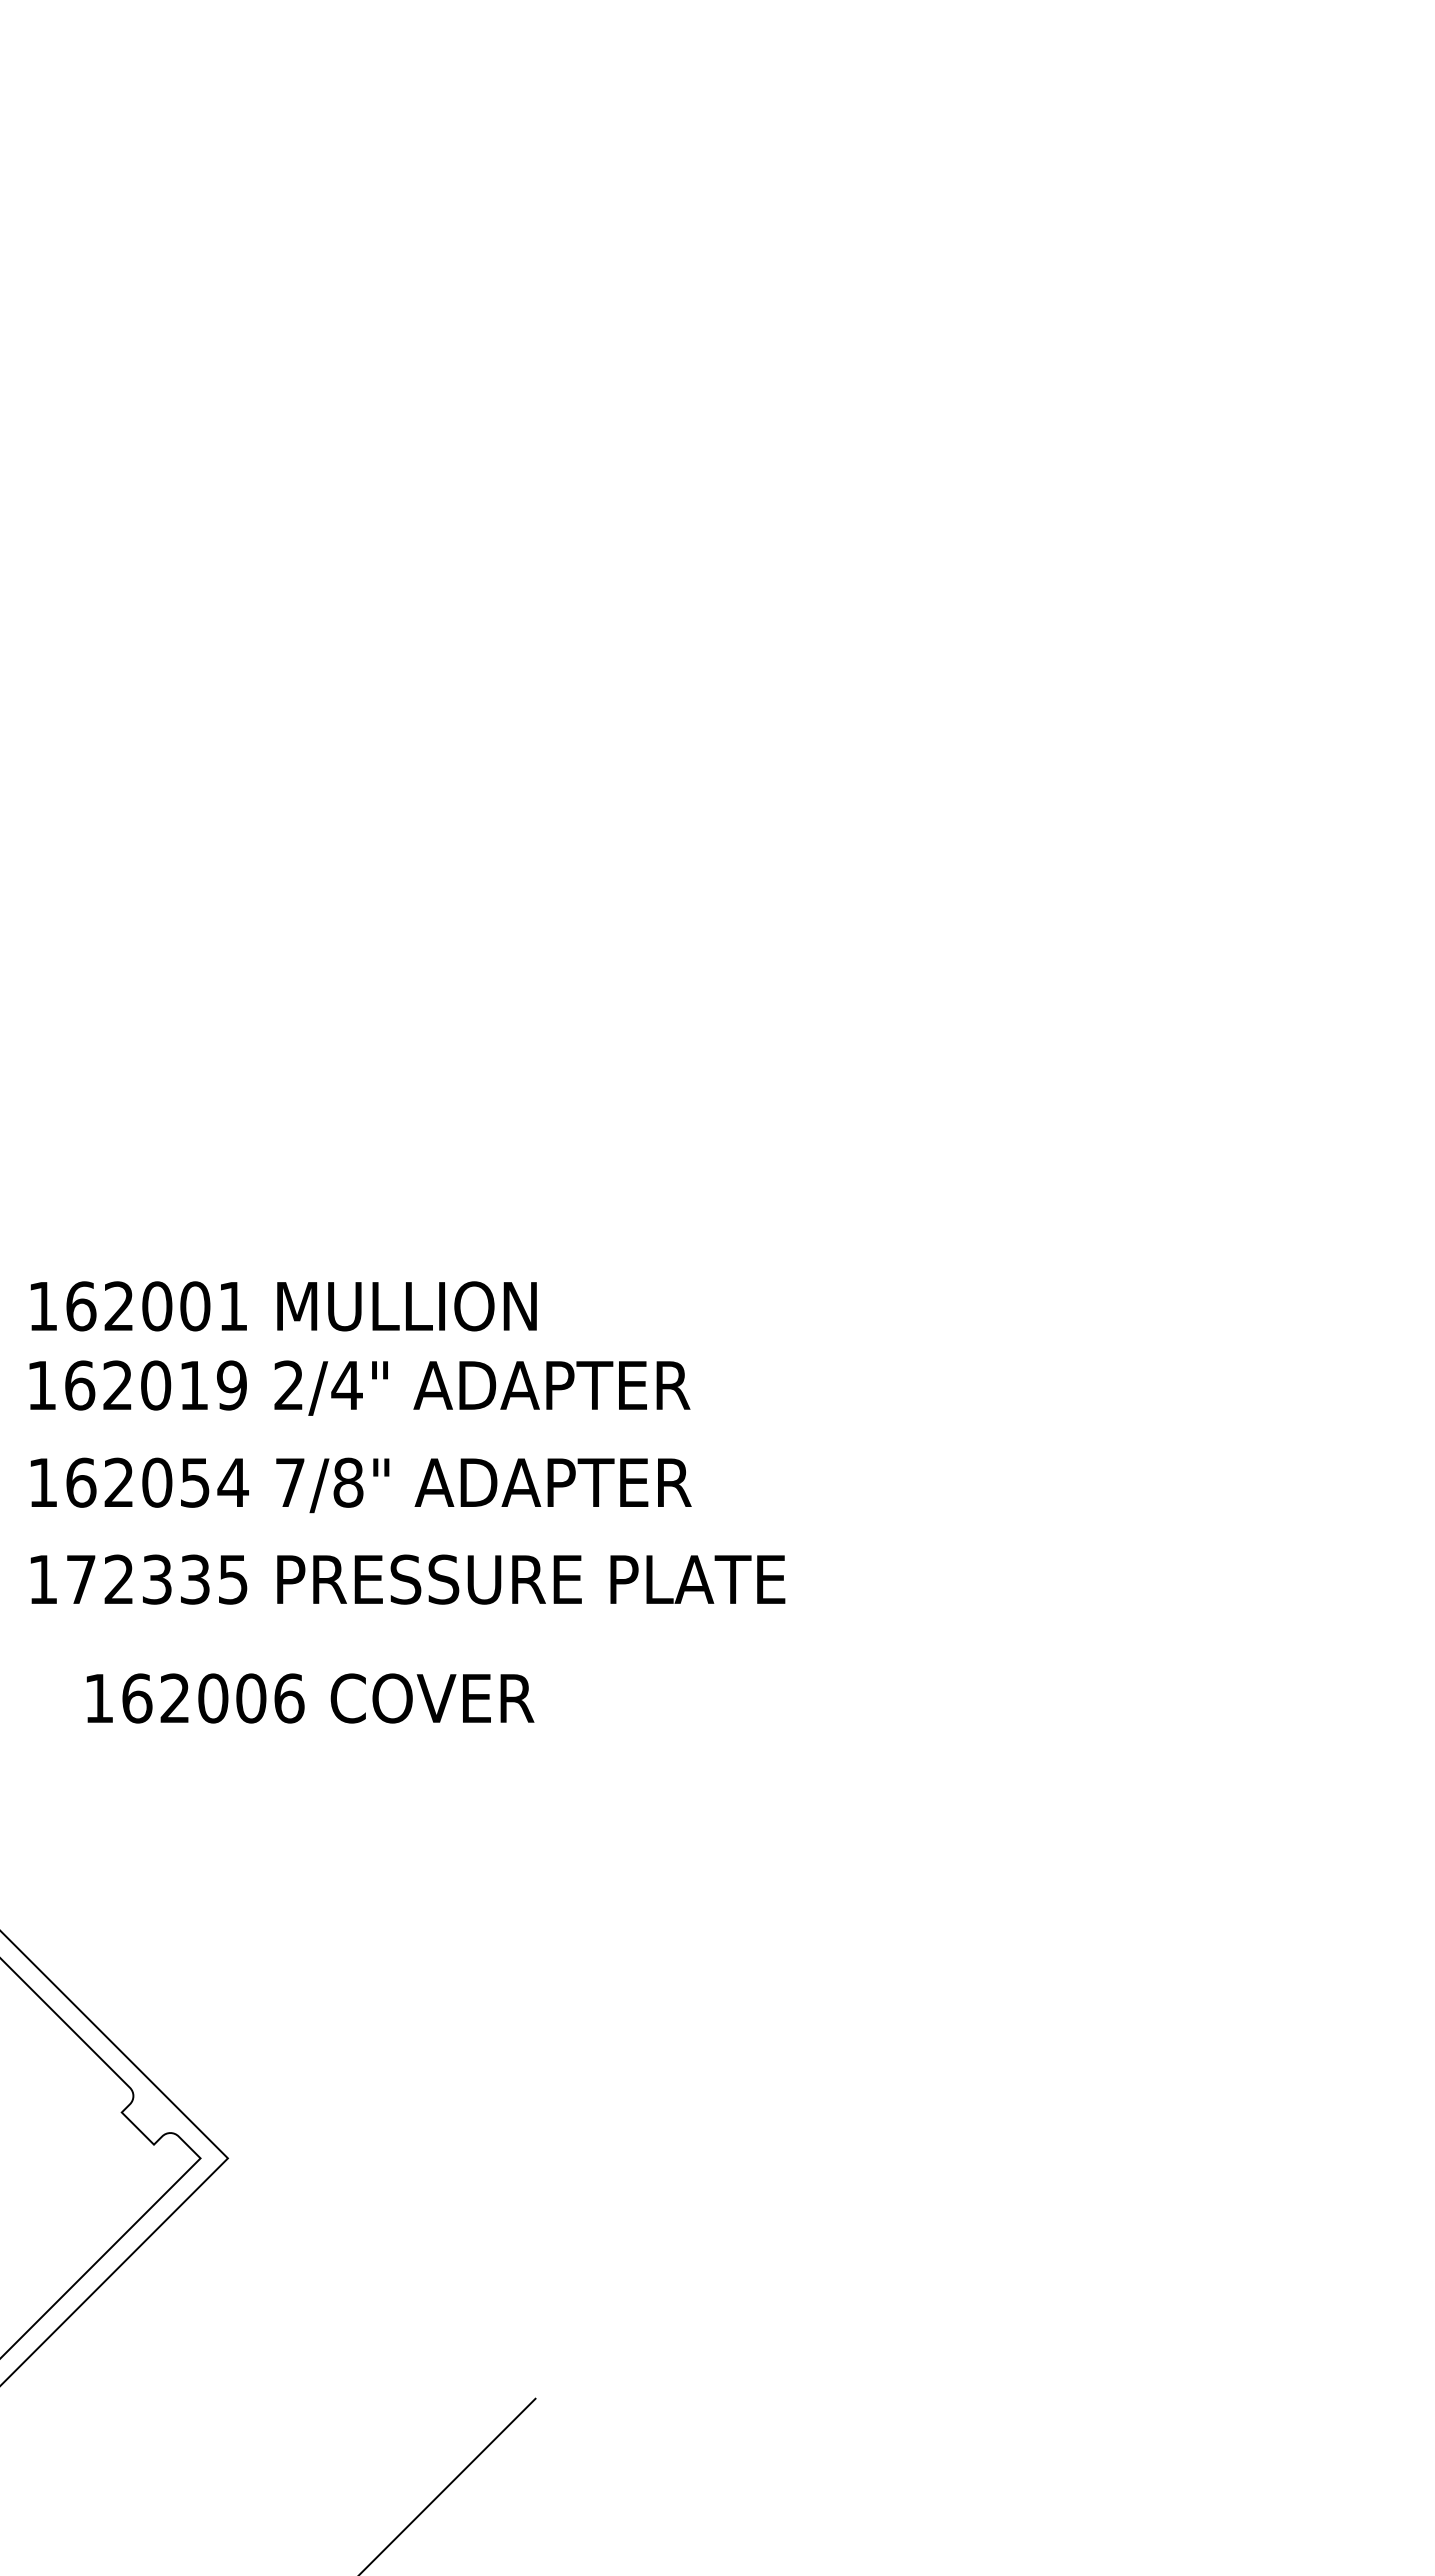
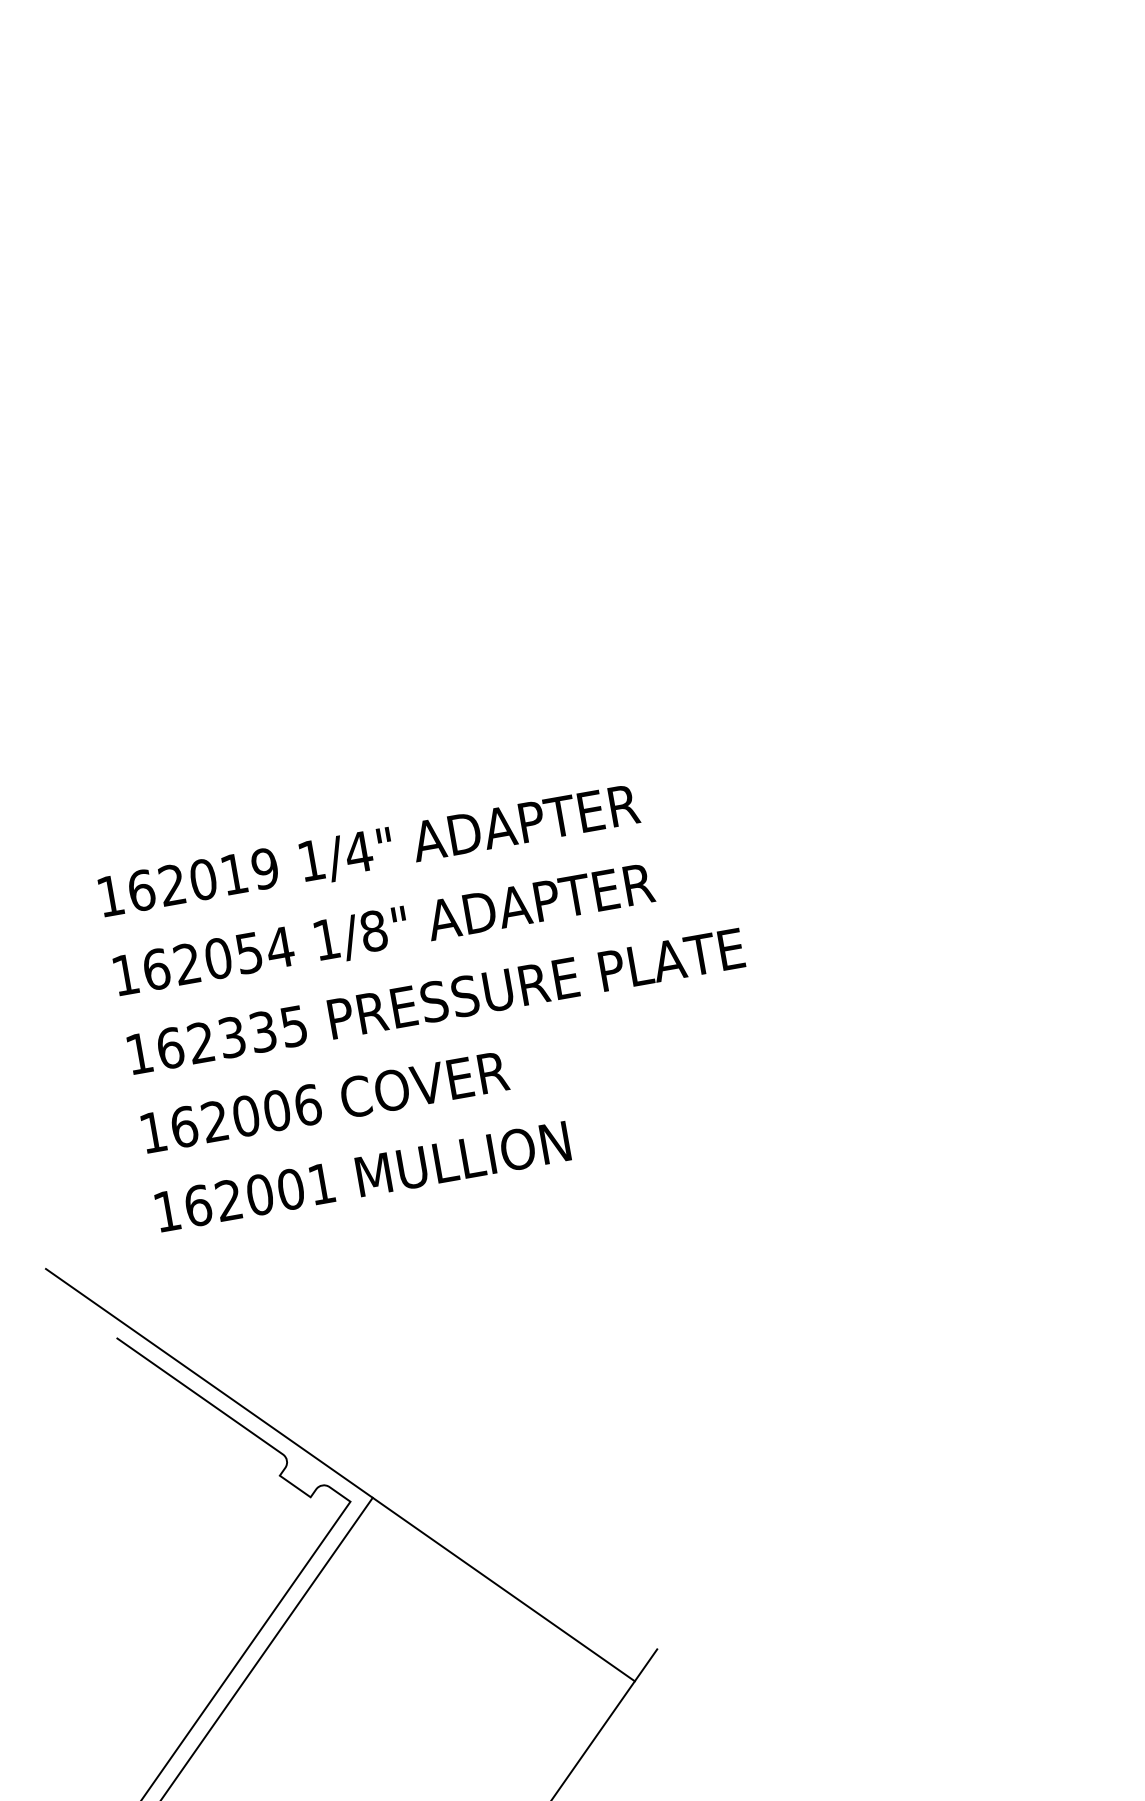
text: (283, 1306) -> (362, 1176), moved
text: (288, 1384) -> (311, 859), 2/4" -> 1/4"
text: (290, 1482) -> (326, 939), 7/8" -> 1/8"
text: (81, 1579) -> (170, 1048), 172335 -> 162335
text: (310, 1698) -> (325, 1102), moved
line: (364, 2295) -> (503, 1589), added

